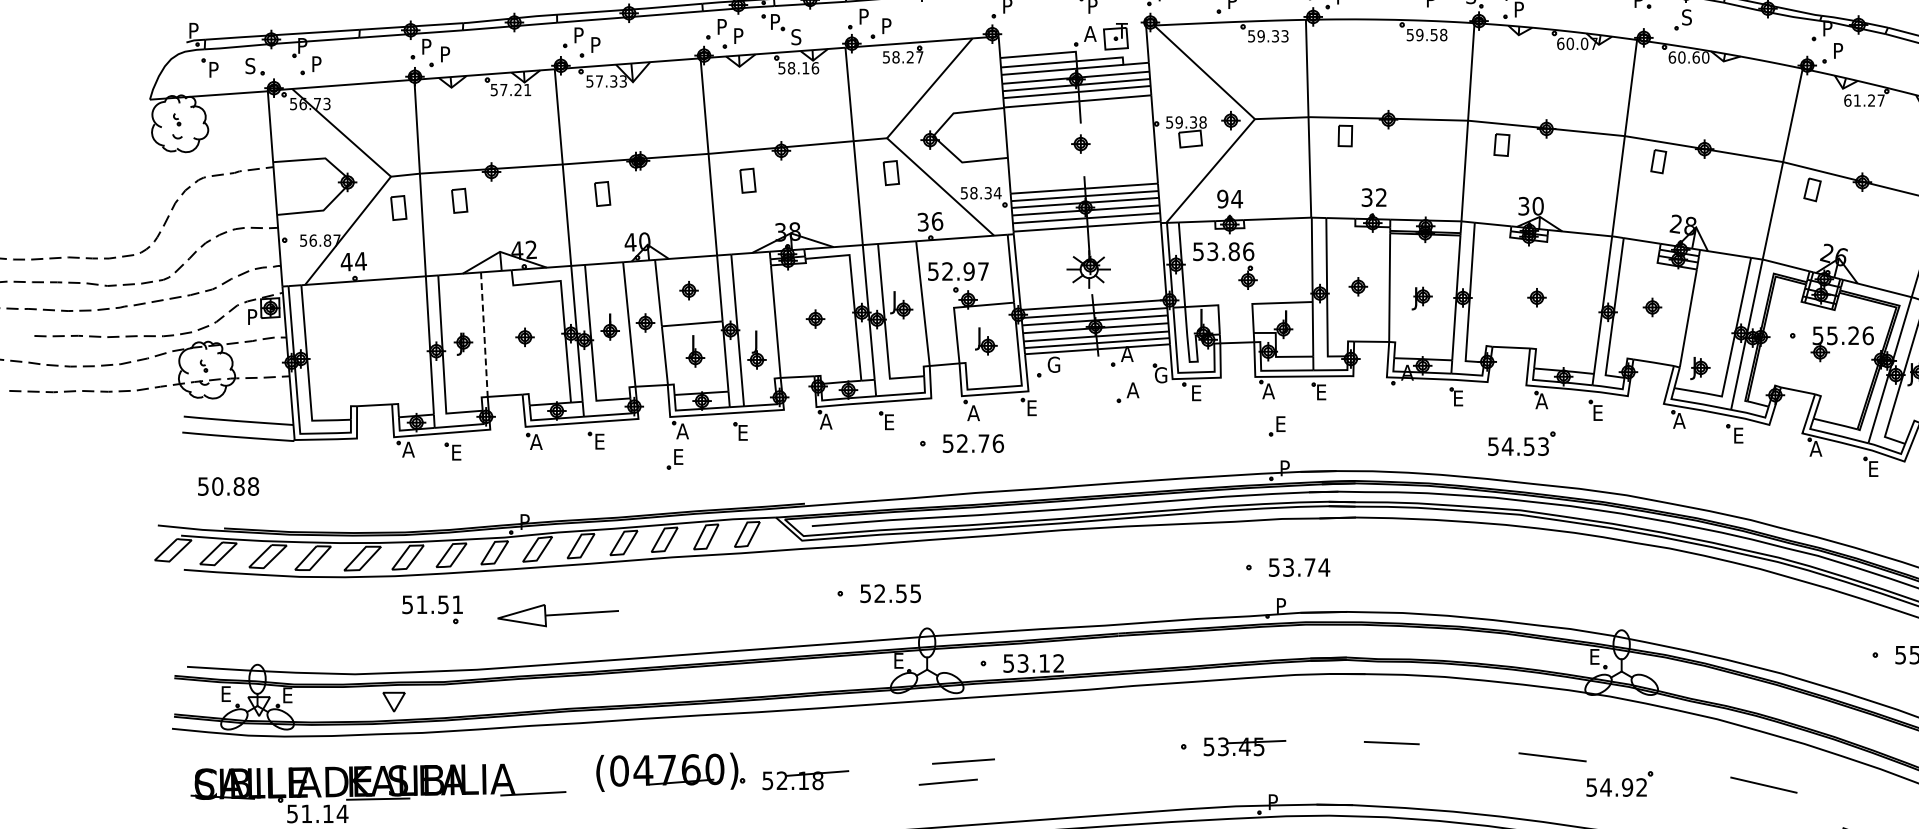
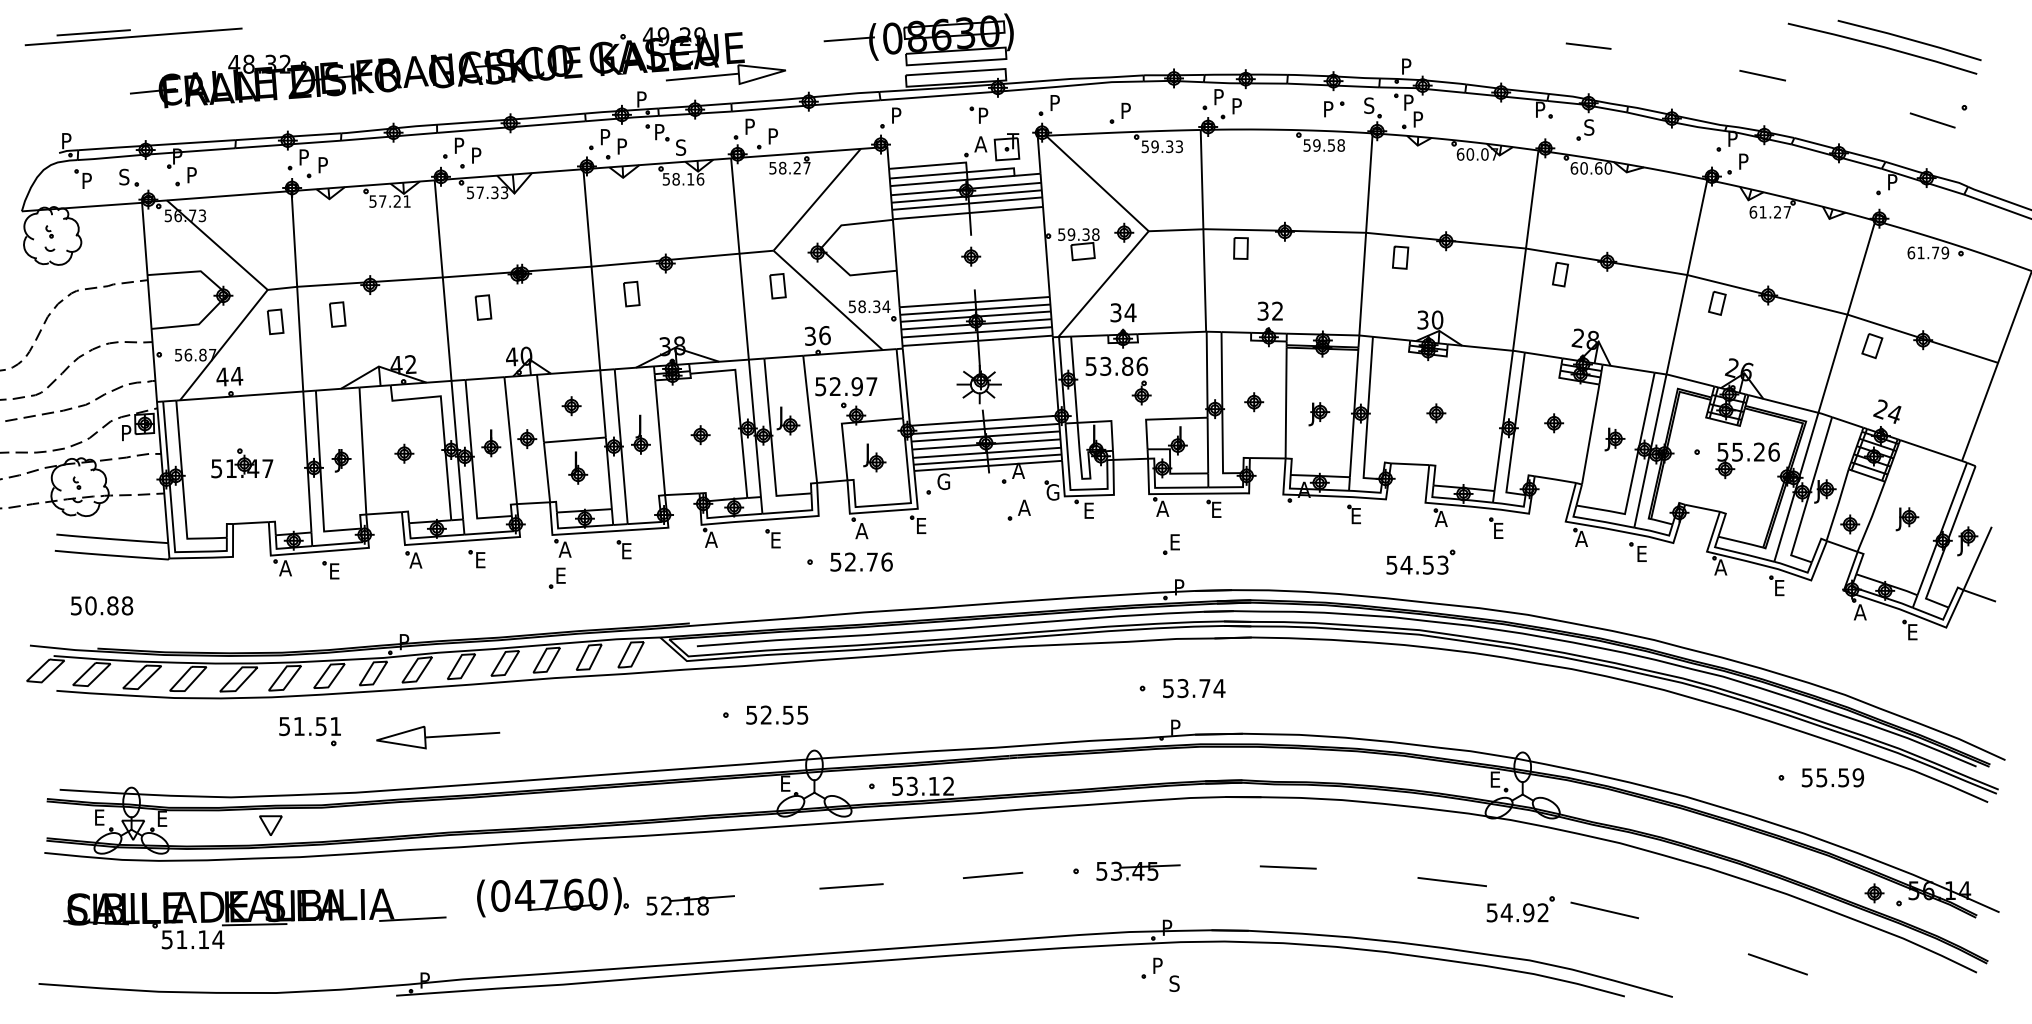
text: (1222, 198) -> (1115, 312), 94 -> 34
line: (483, 334) -> (362, 450), dashed -> solid
part: (366, 346) -> (242, 463), added
part: (756, 349) -> (640, 434), moved
part: (1699, 368) -> (1614, 439), moved
line: (948, 781) -> (993, 874), moved
line: (1763, 785) -> (1604, 910), moved

